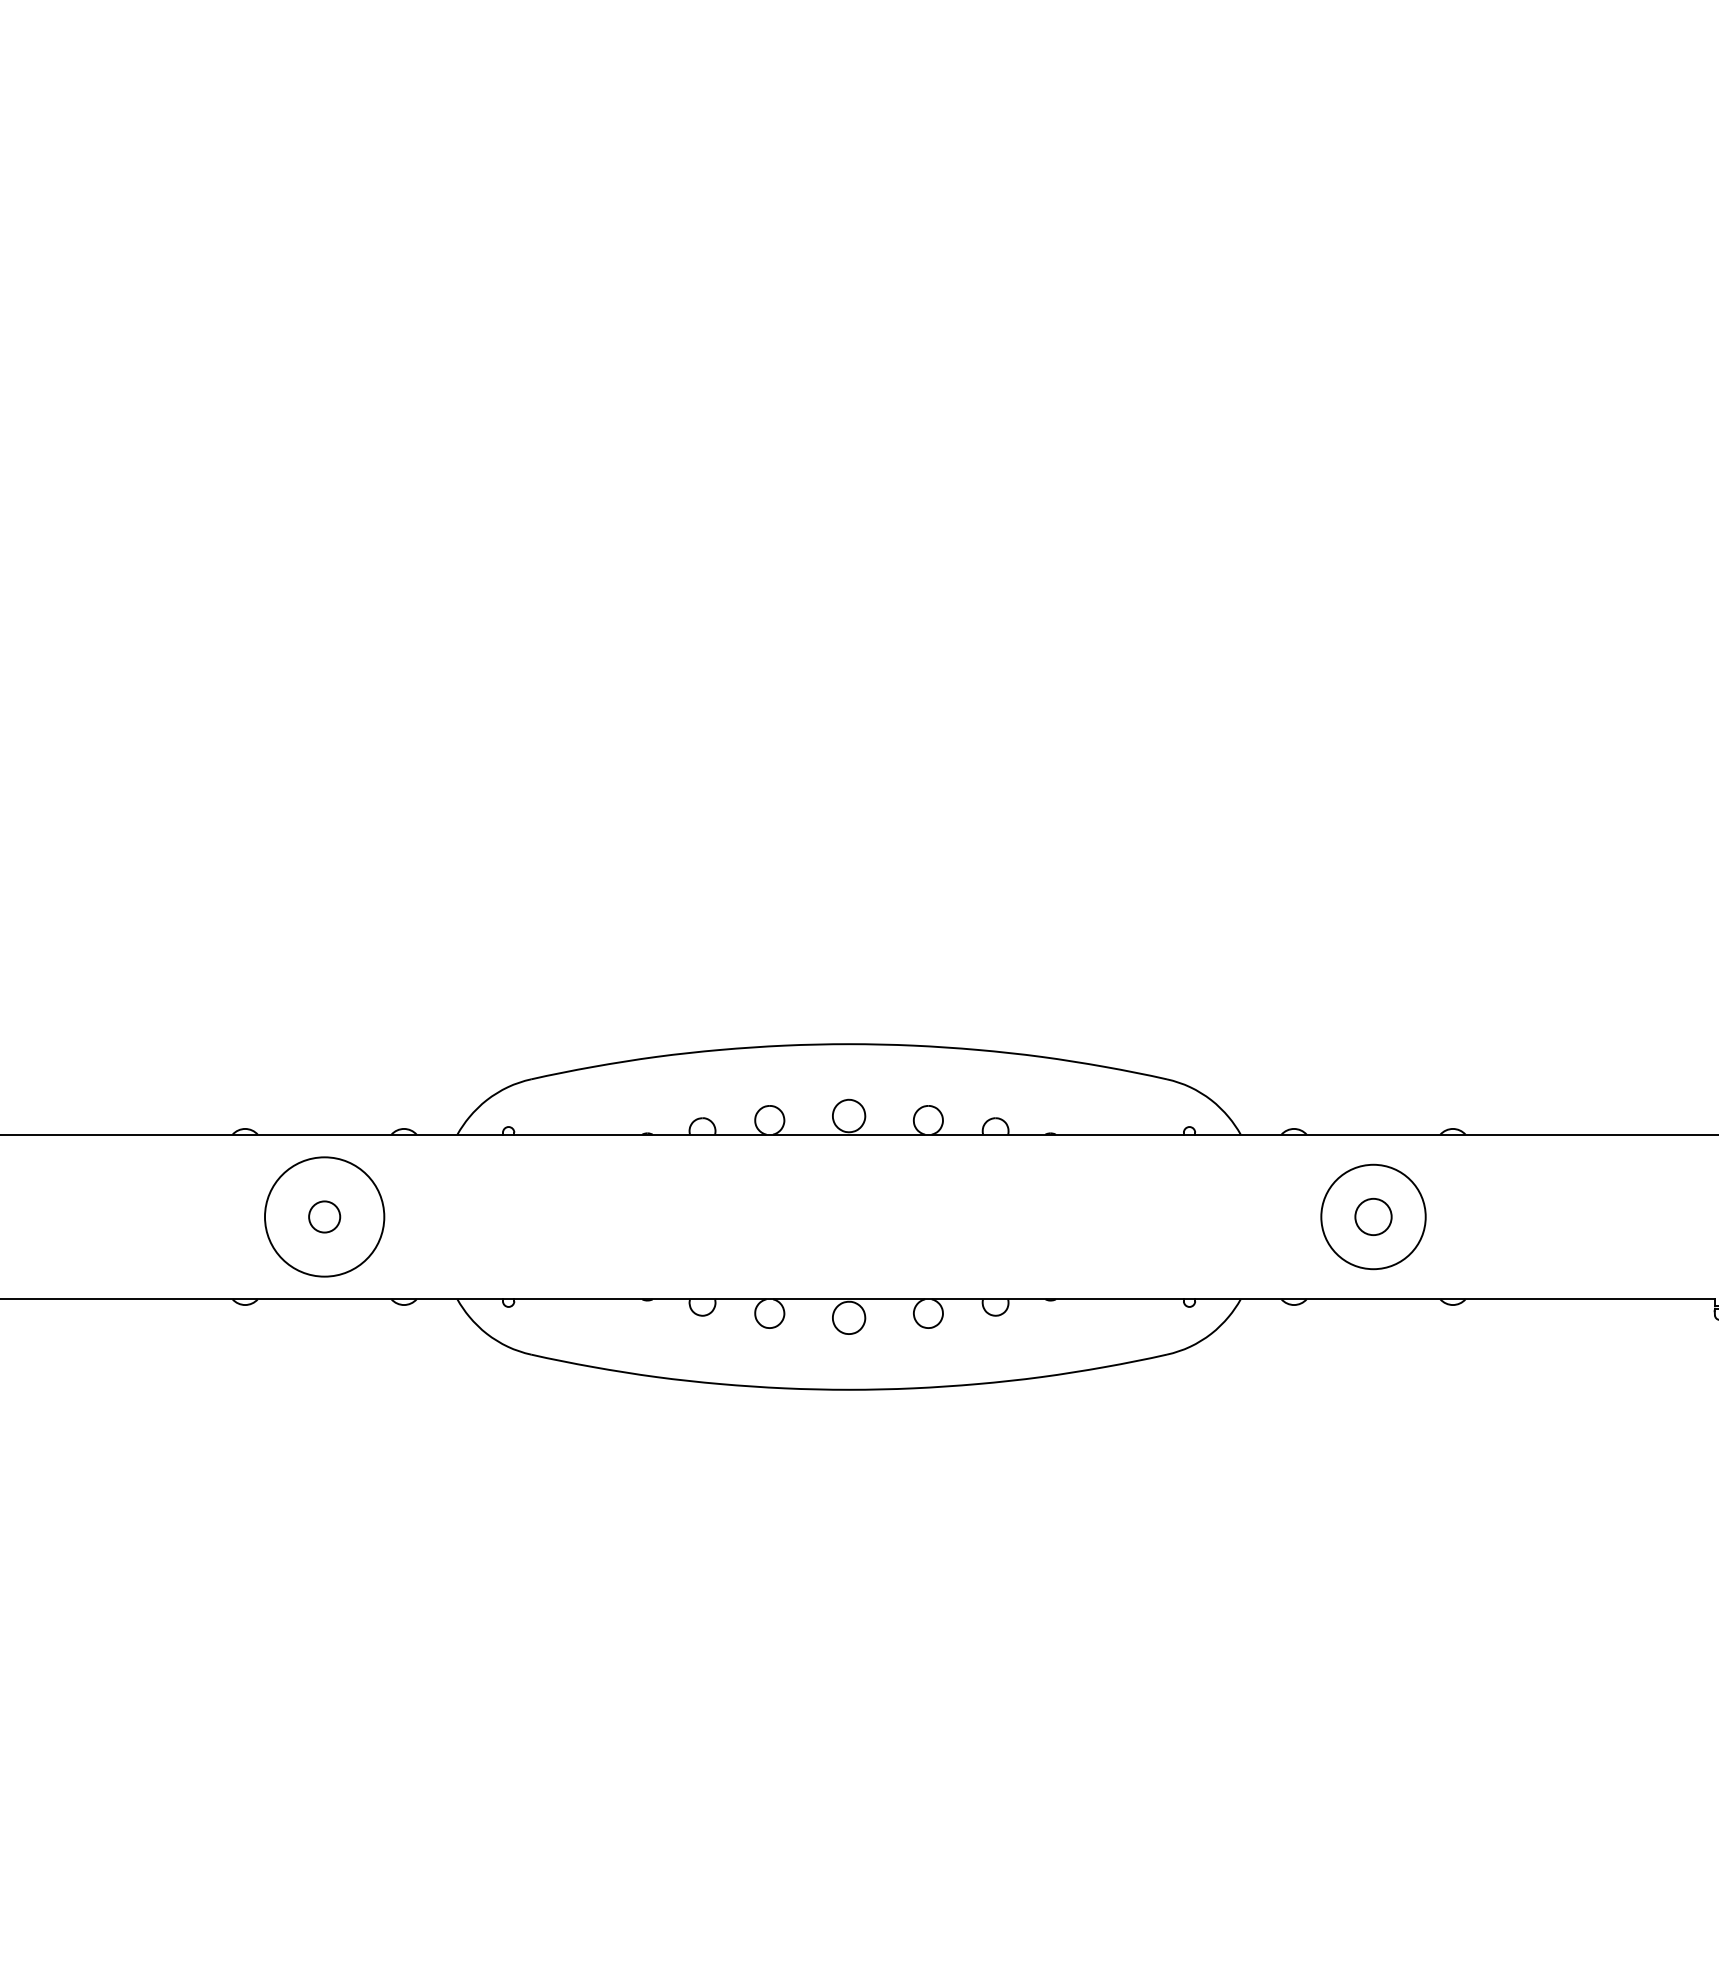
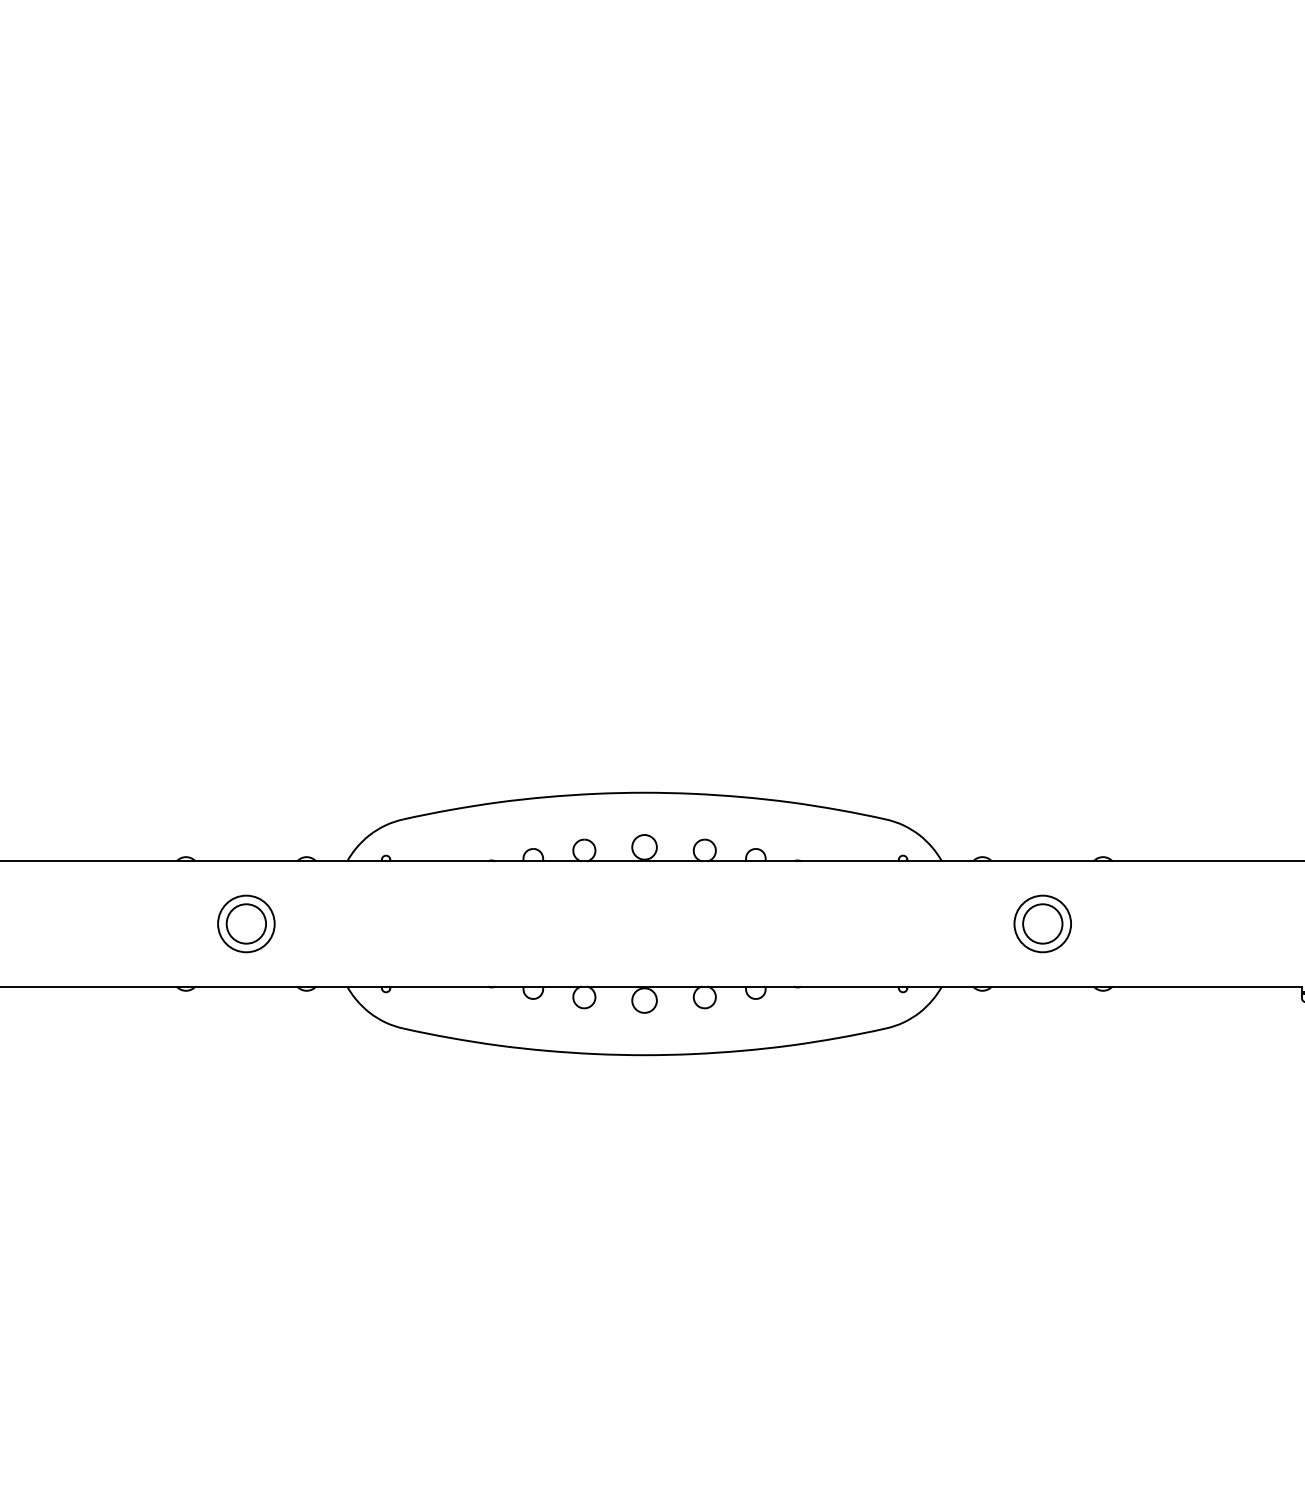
circle: (324, 1216) -> (246, 923), size x0.62
circle: (324, 1216) -> (246, 923), size x1.67
circle: (1373, 1216) -> (1042, 923), size x0.71
circle: (1373, 1216) -> (1042, 923), size x1.43

